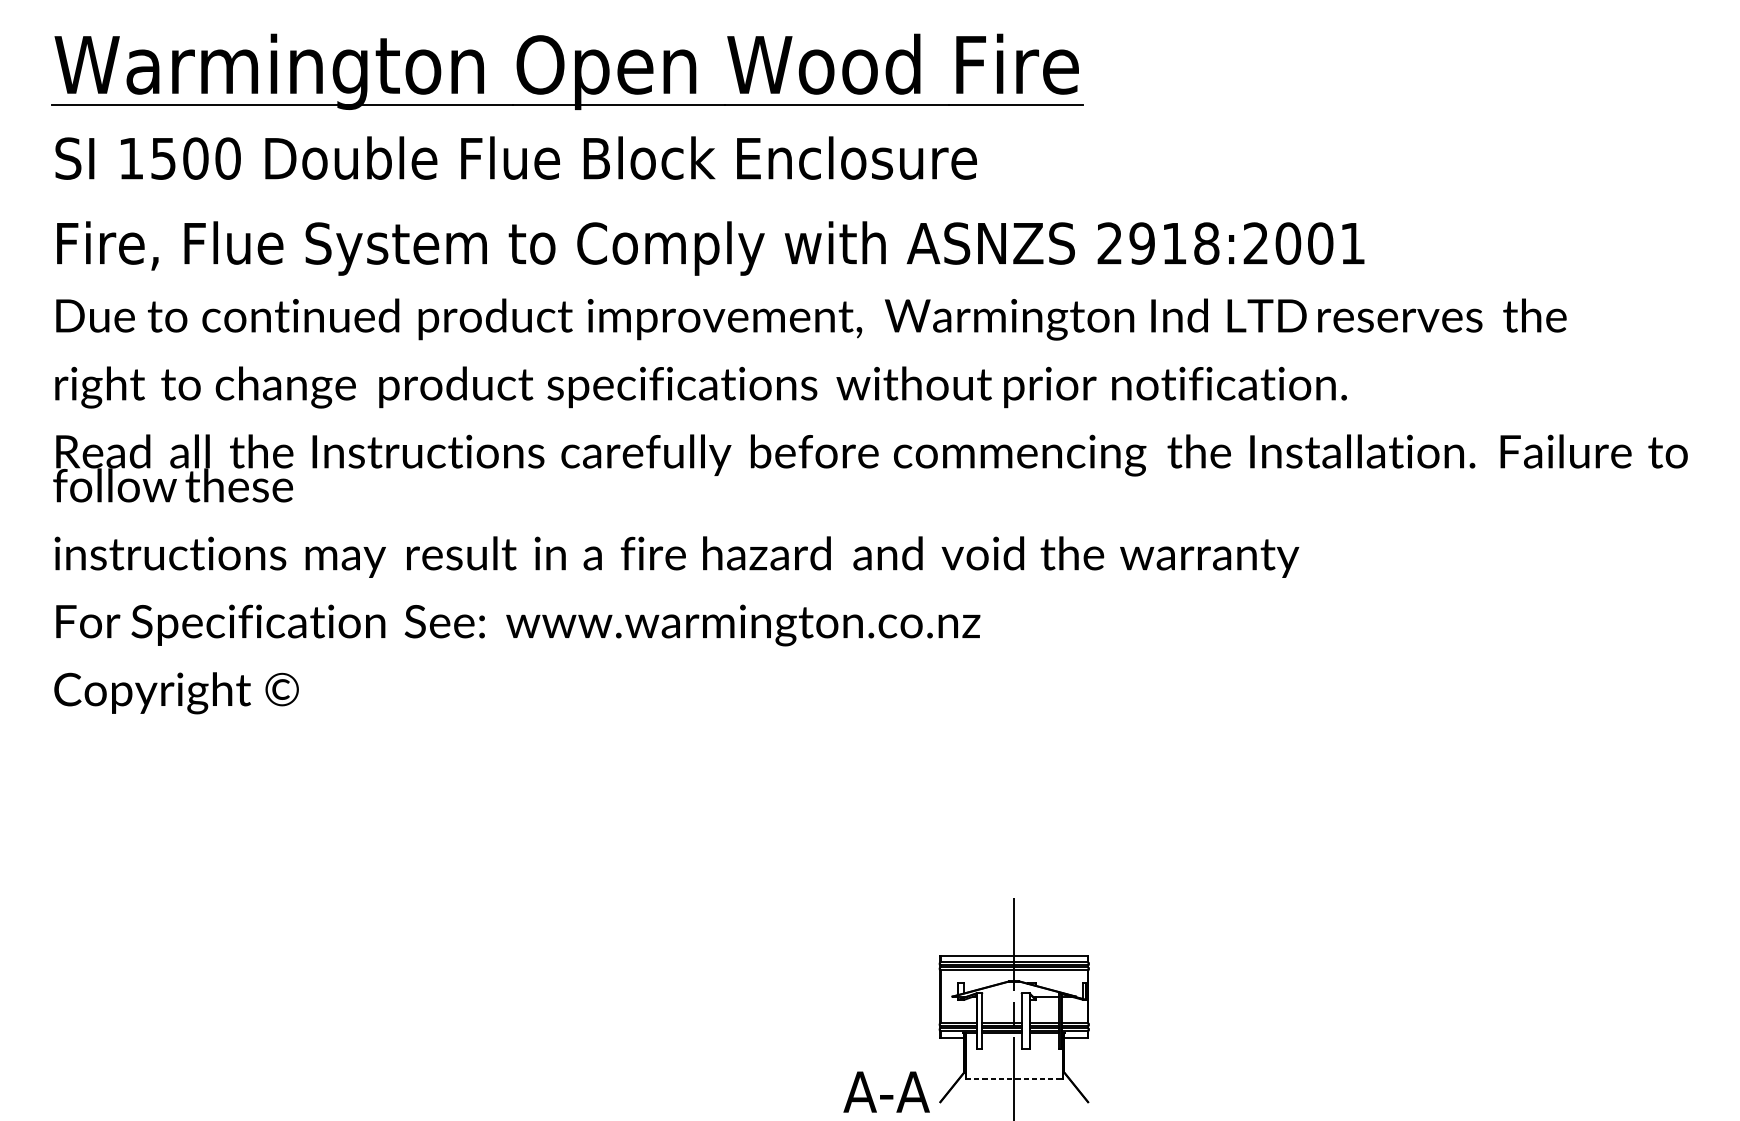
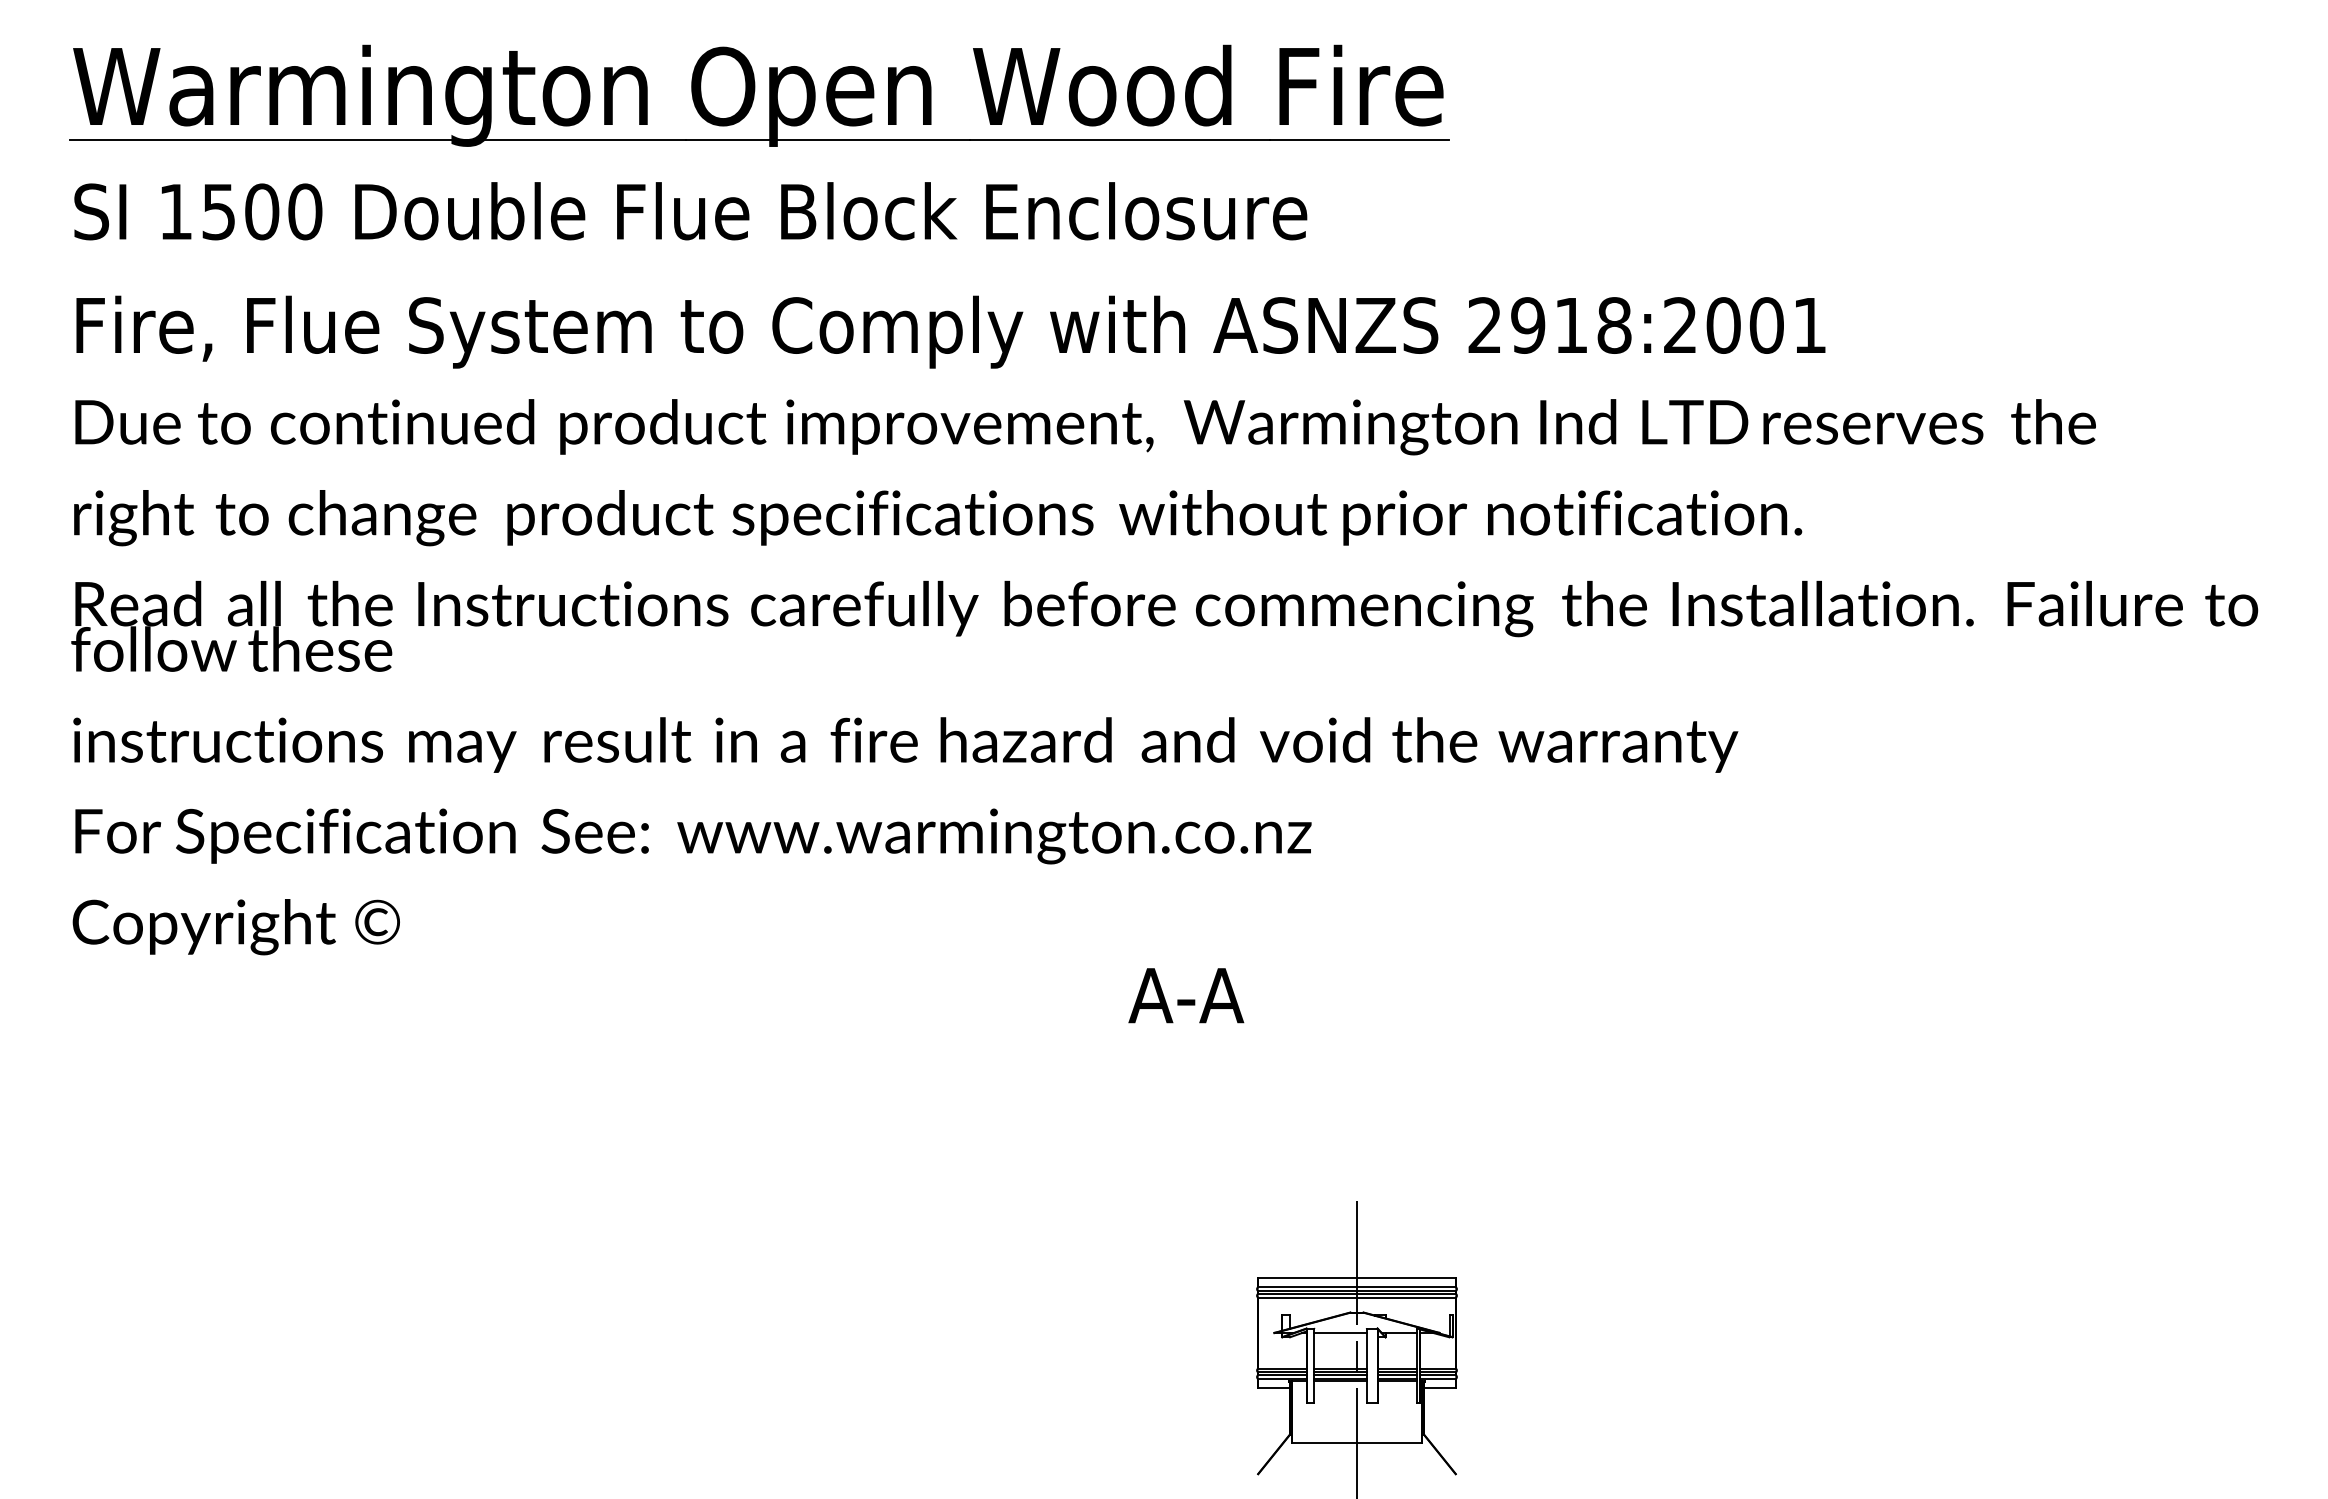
line: (1001, 997) -> (1340, 1333), added
line: (1014, 1079) -> (1357, 1443), dashed -> solid
text: (886, 1091) -> (1186, 995), moved

